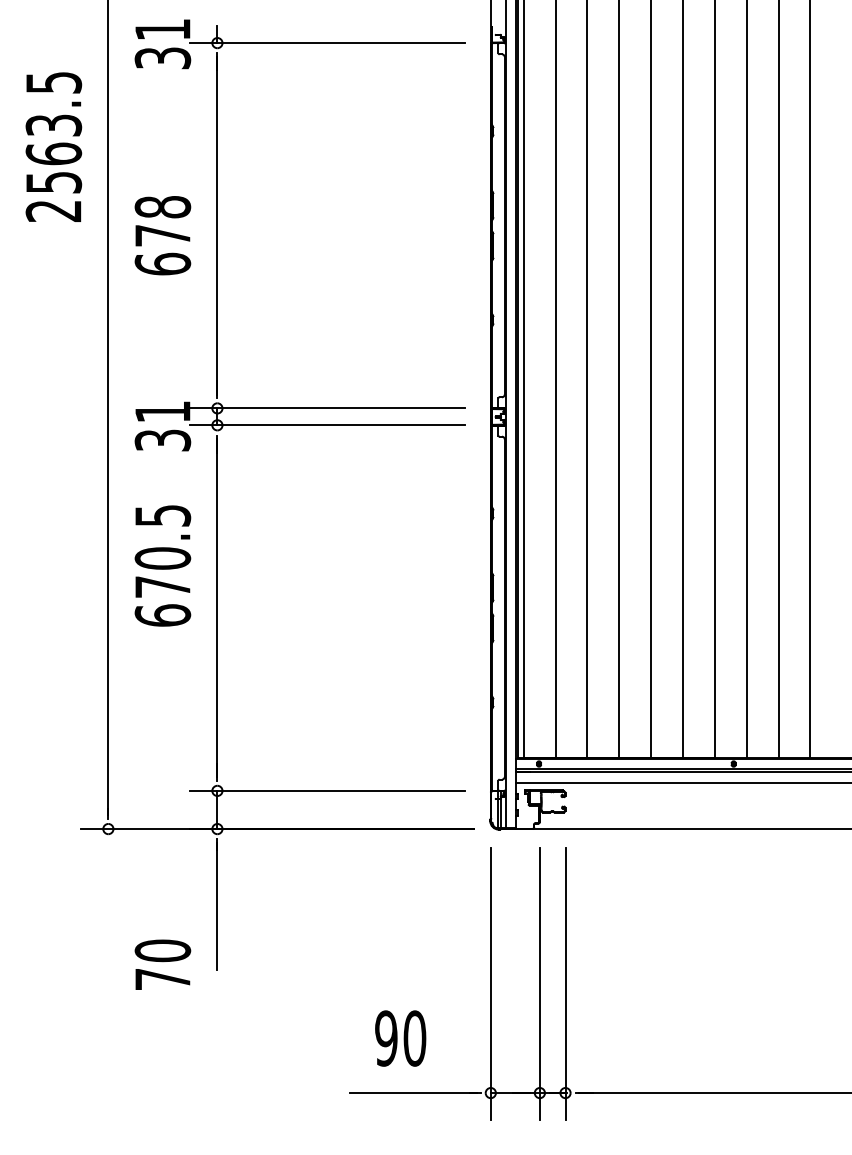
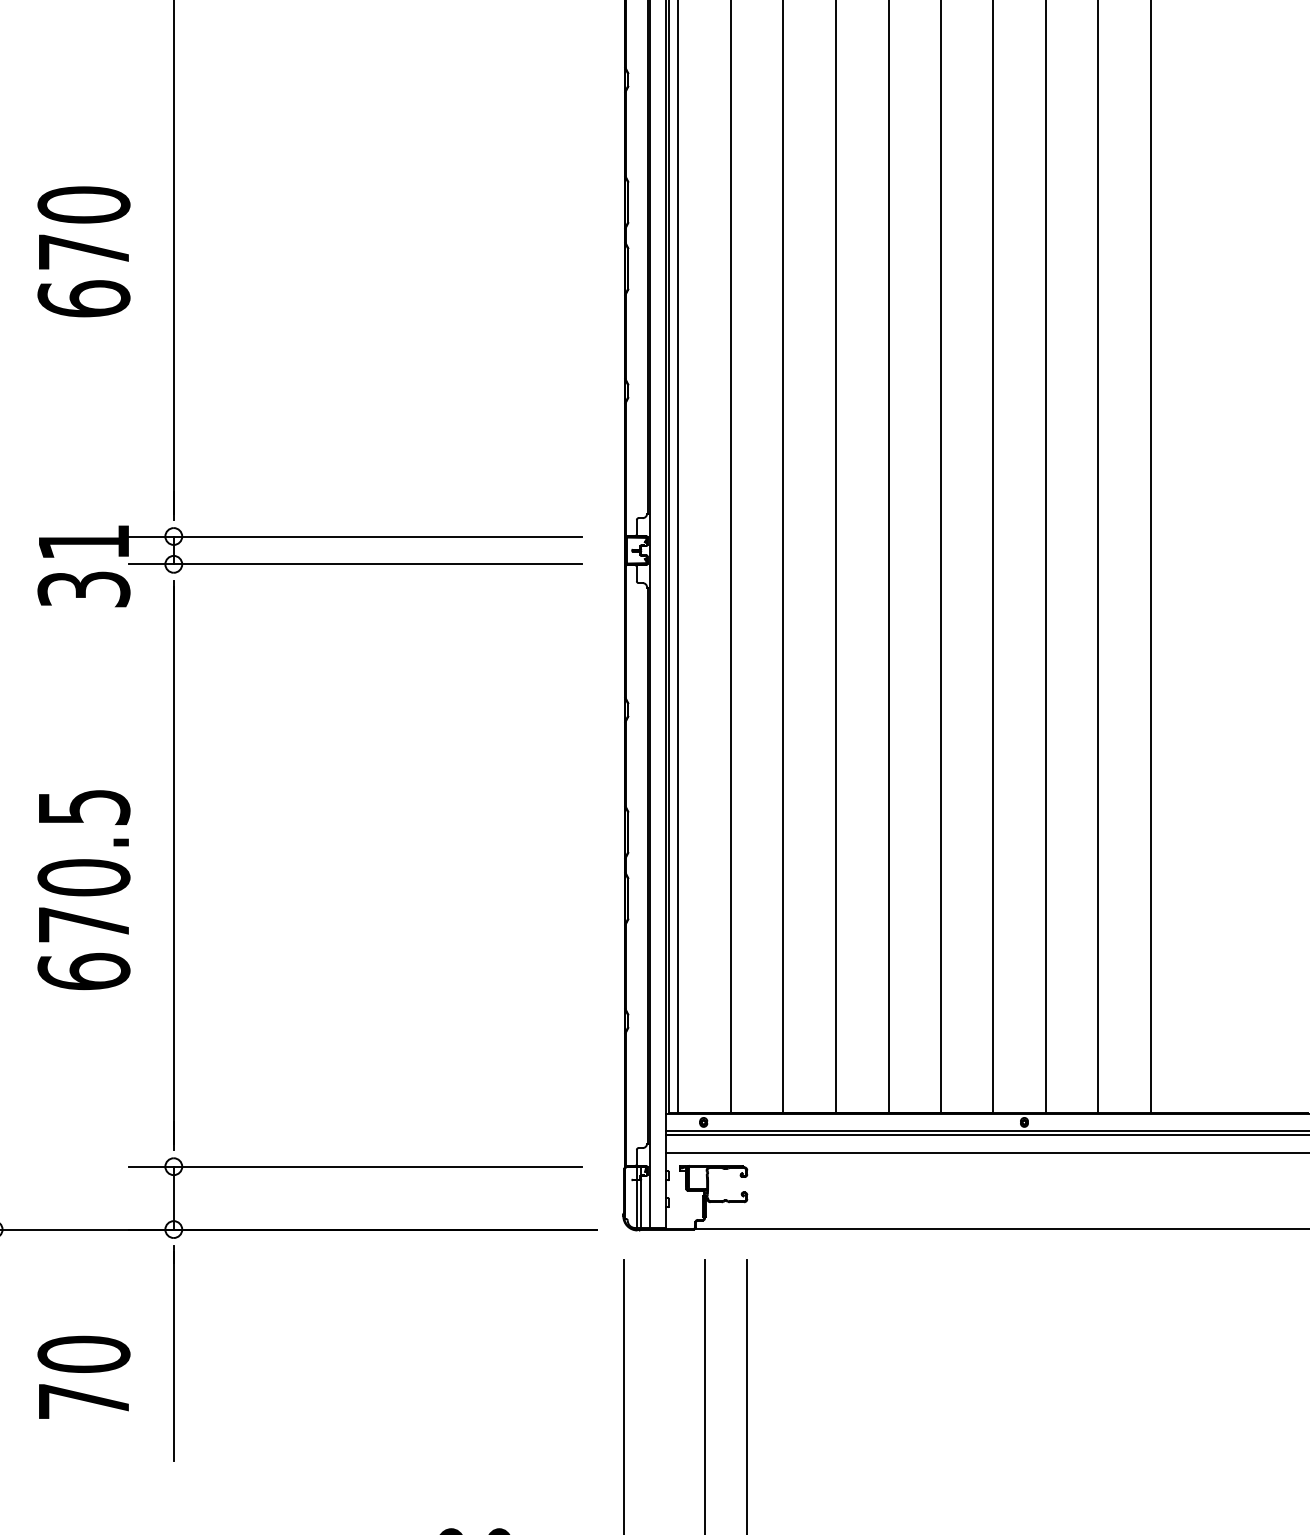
text: (162, 207) -> (83, 205), 678 -> 670
text: (162, 565) -> (83, 889), moved
text: (162, 964) -> (83, 1376), moved

